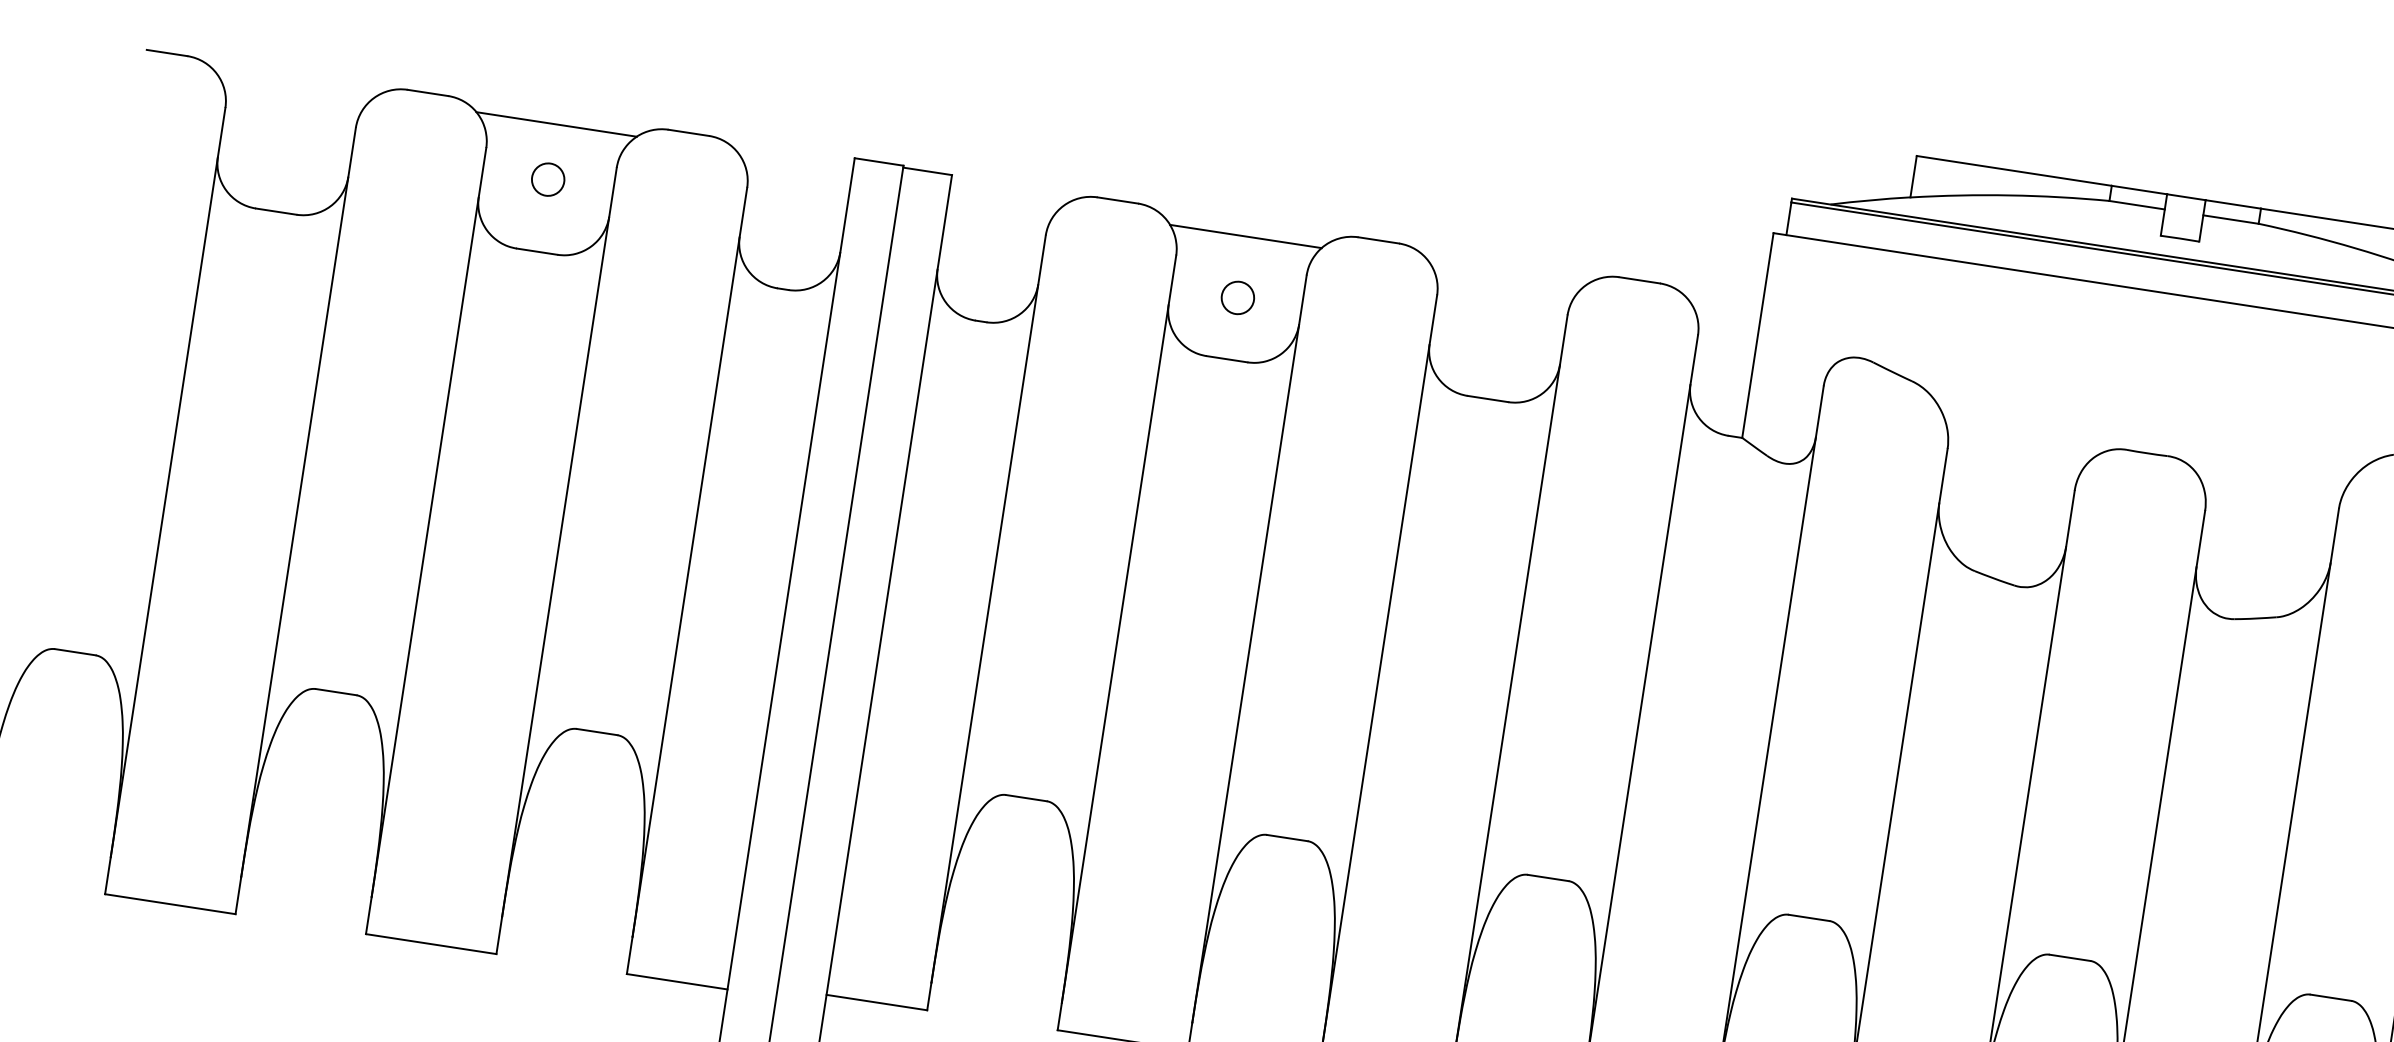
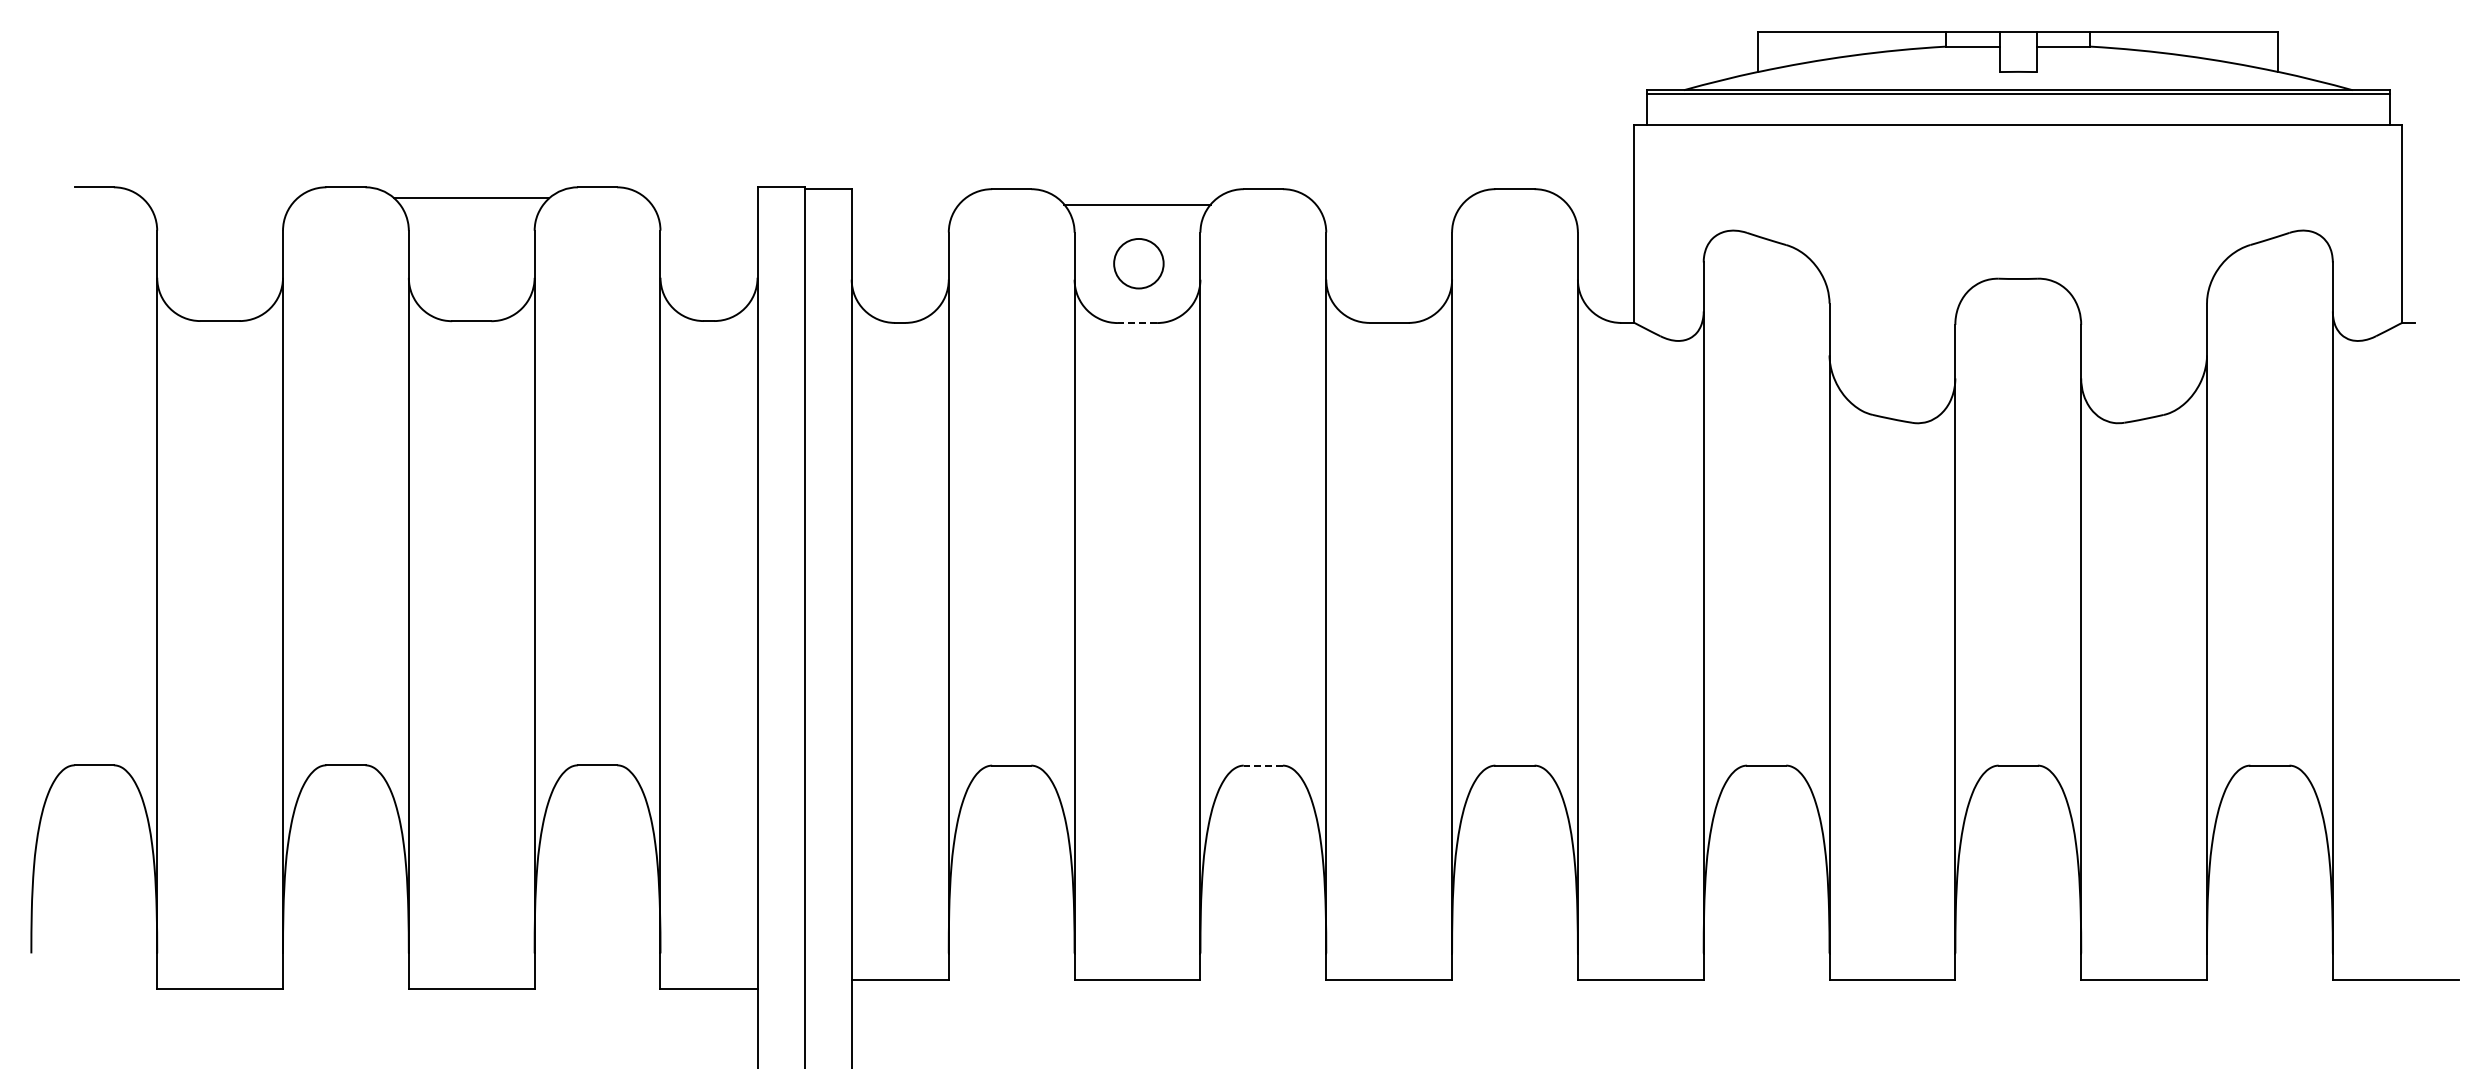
circle: (547, 179) -> (471, 251), removed
circle: (1237, 297) -> (1138, 263), size x1.6
line: (1227, 359) -> (1137, 323), solid -> dashed
line: (1287, 837) -> (1263, 765), solid -> dashed

